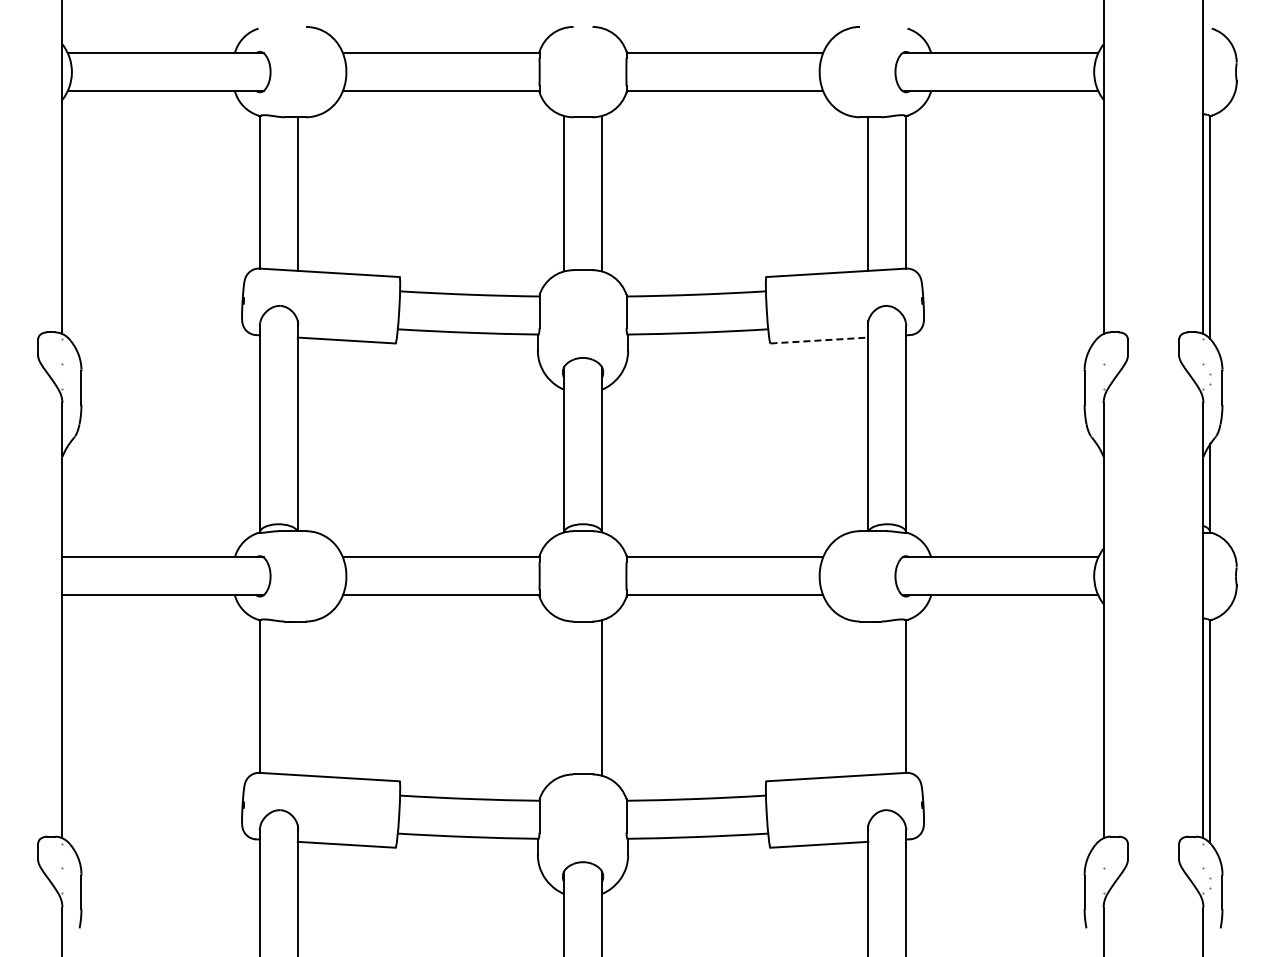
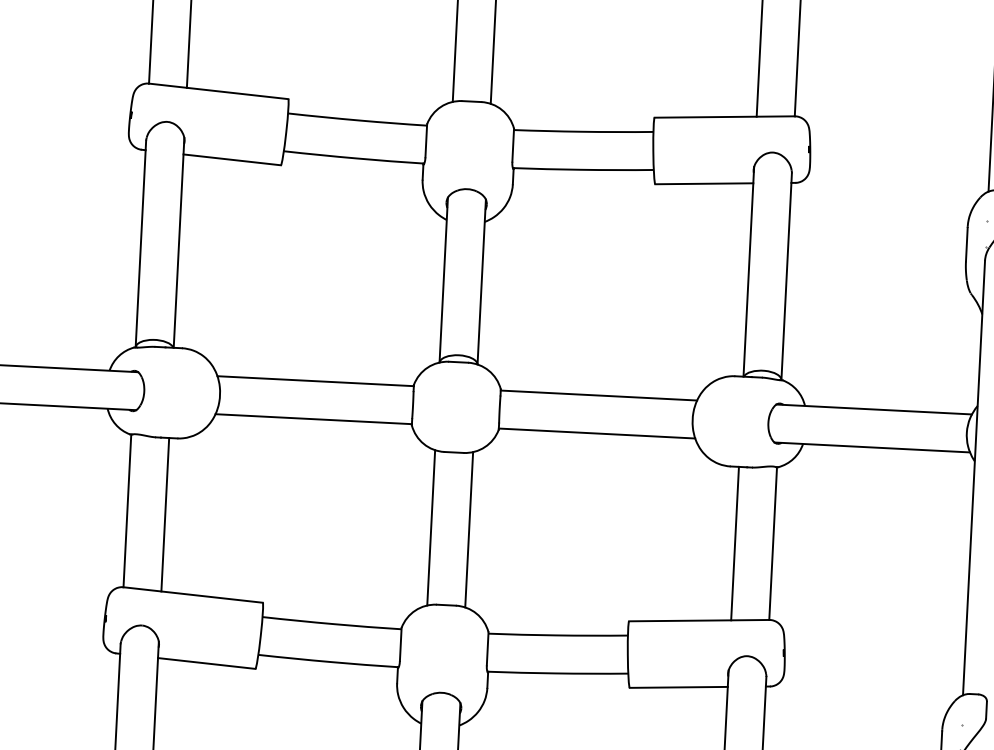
line: (819, 340) -> (704, 183), dashed -> solid
line: (564, 697) -> (431, 527), added
line: (297, 698) -> (164, 514), added
line: (868, 698) -> (735, 543), added

